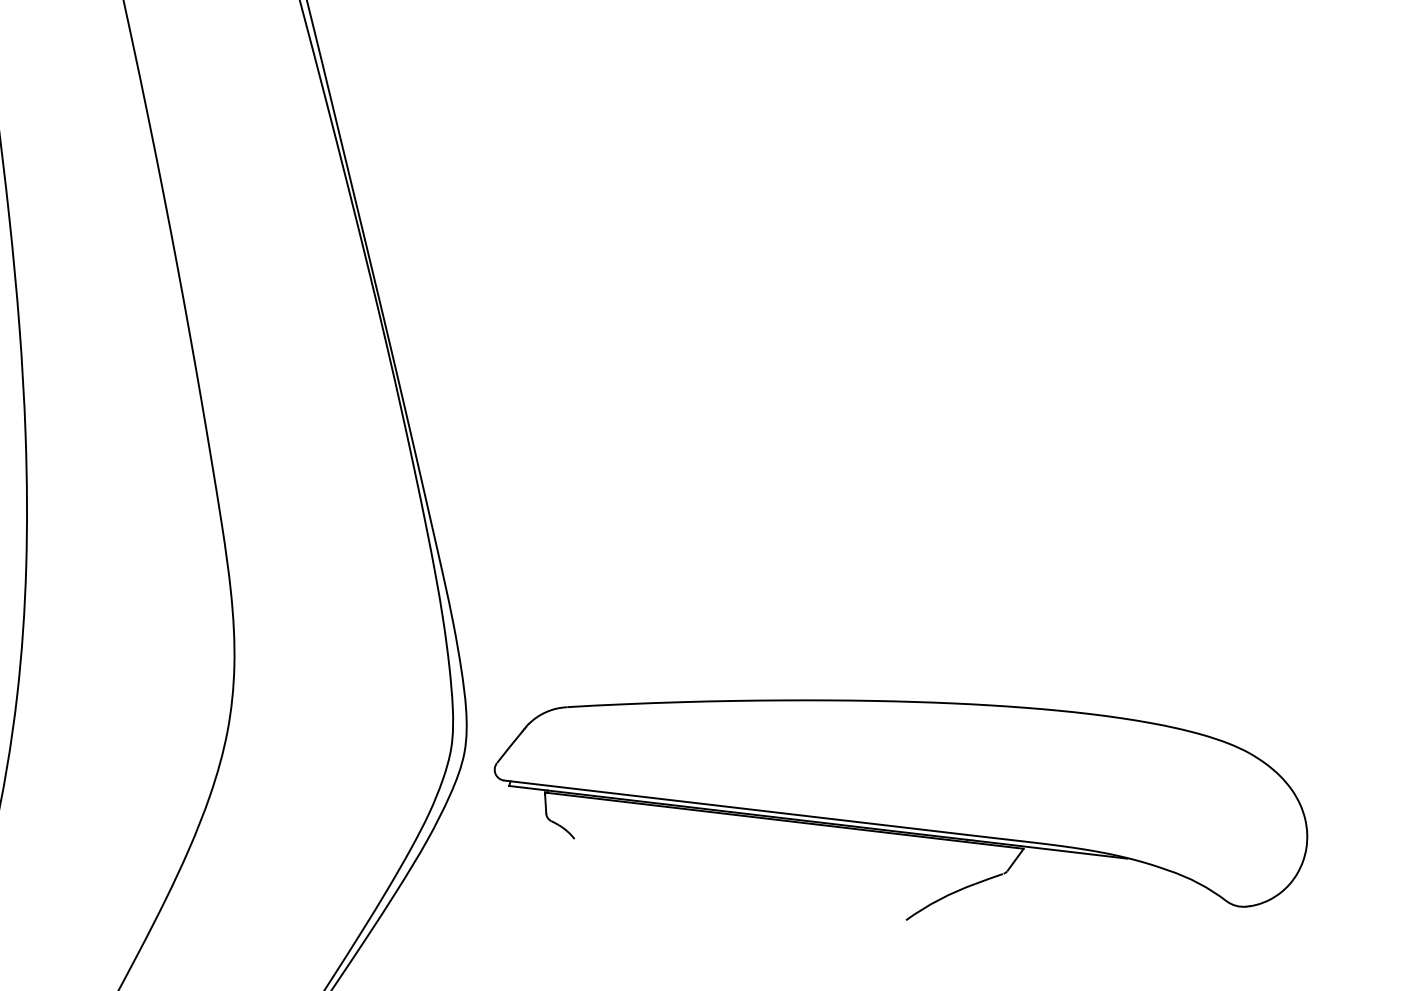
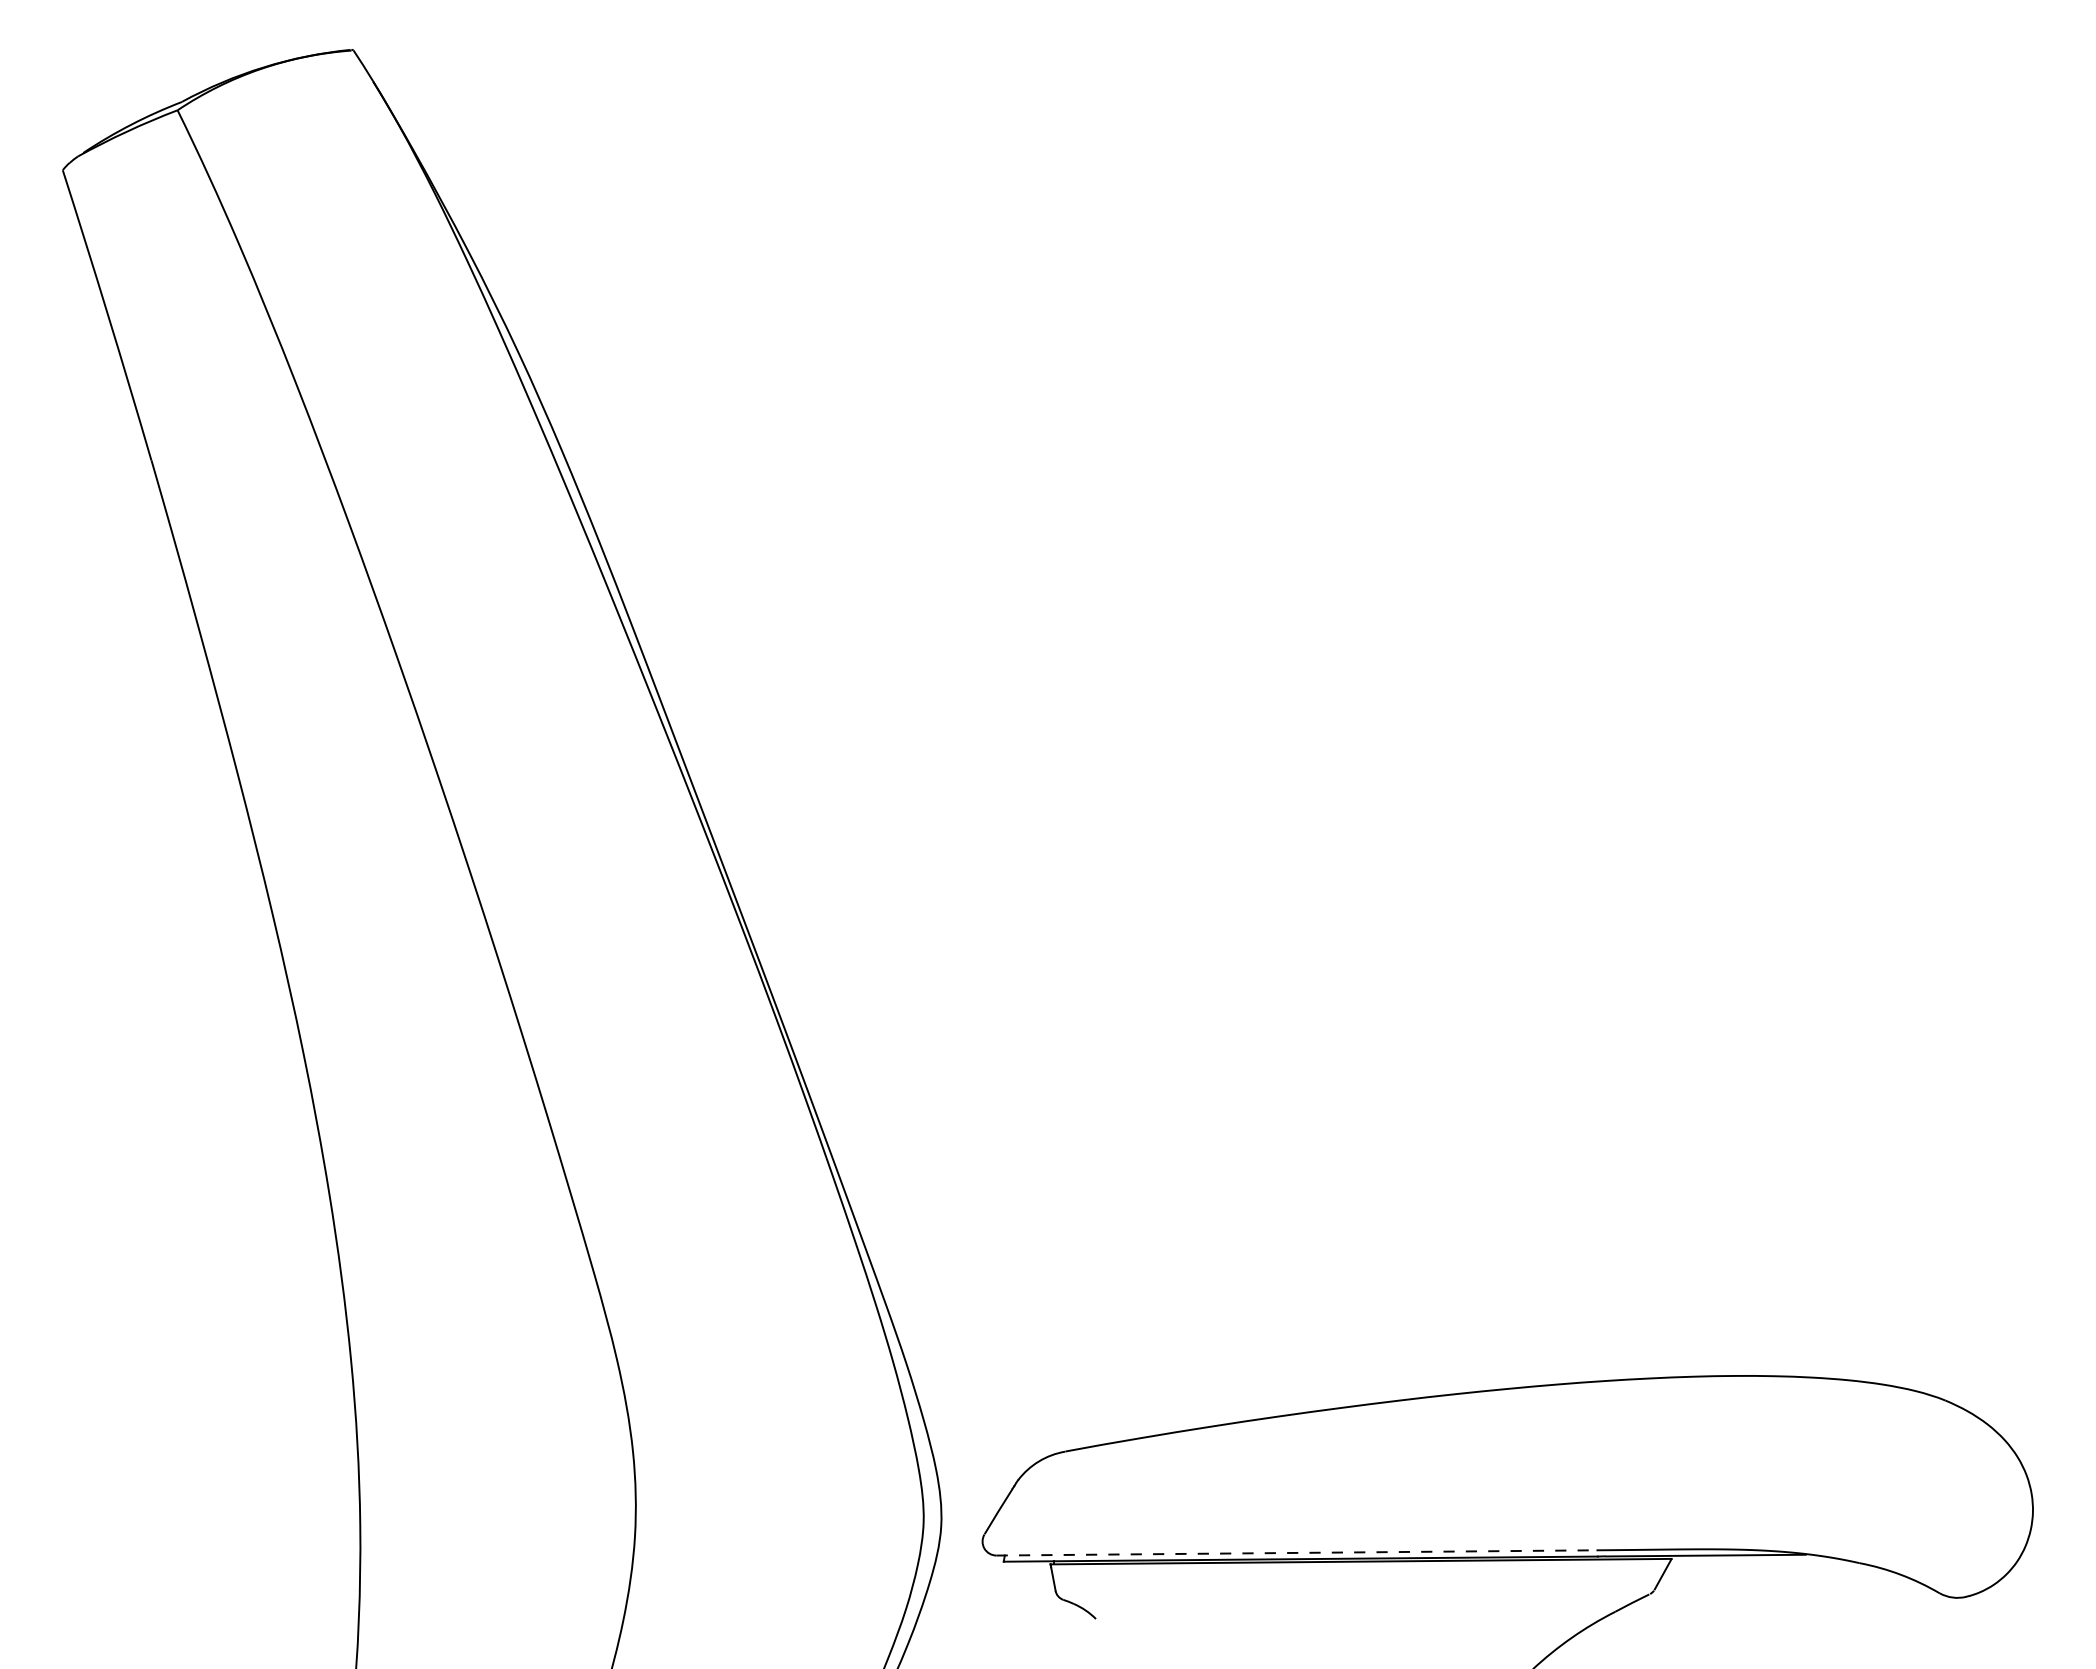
line: (735, 807) -> (1296, 1552), solid -> dashed

